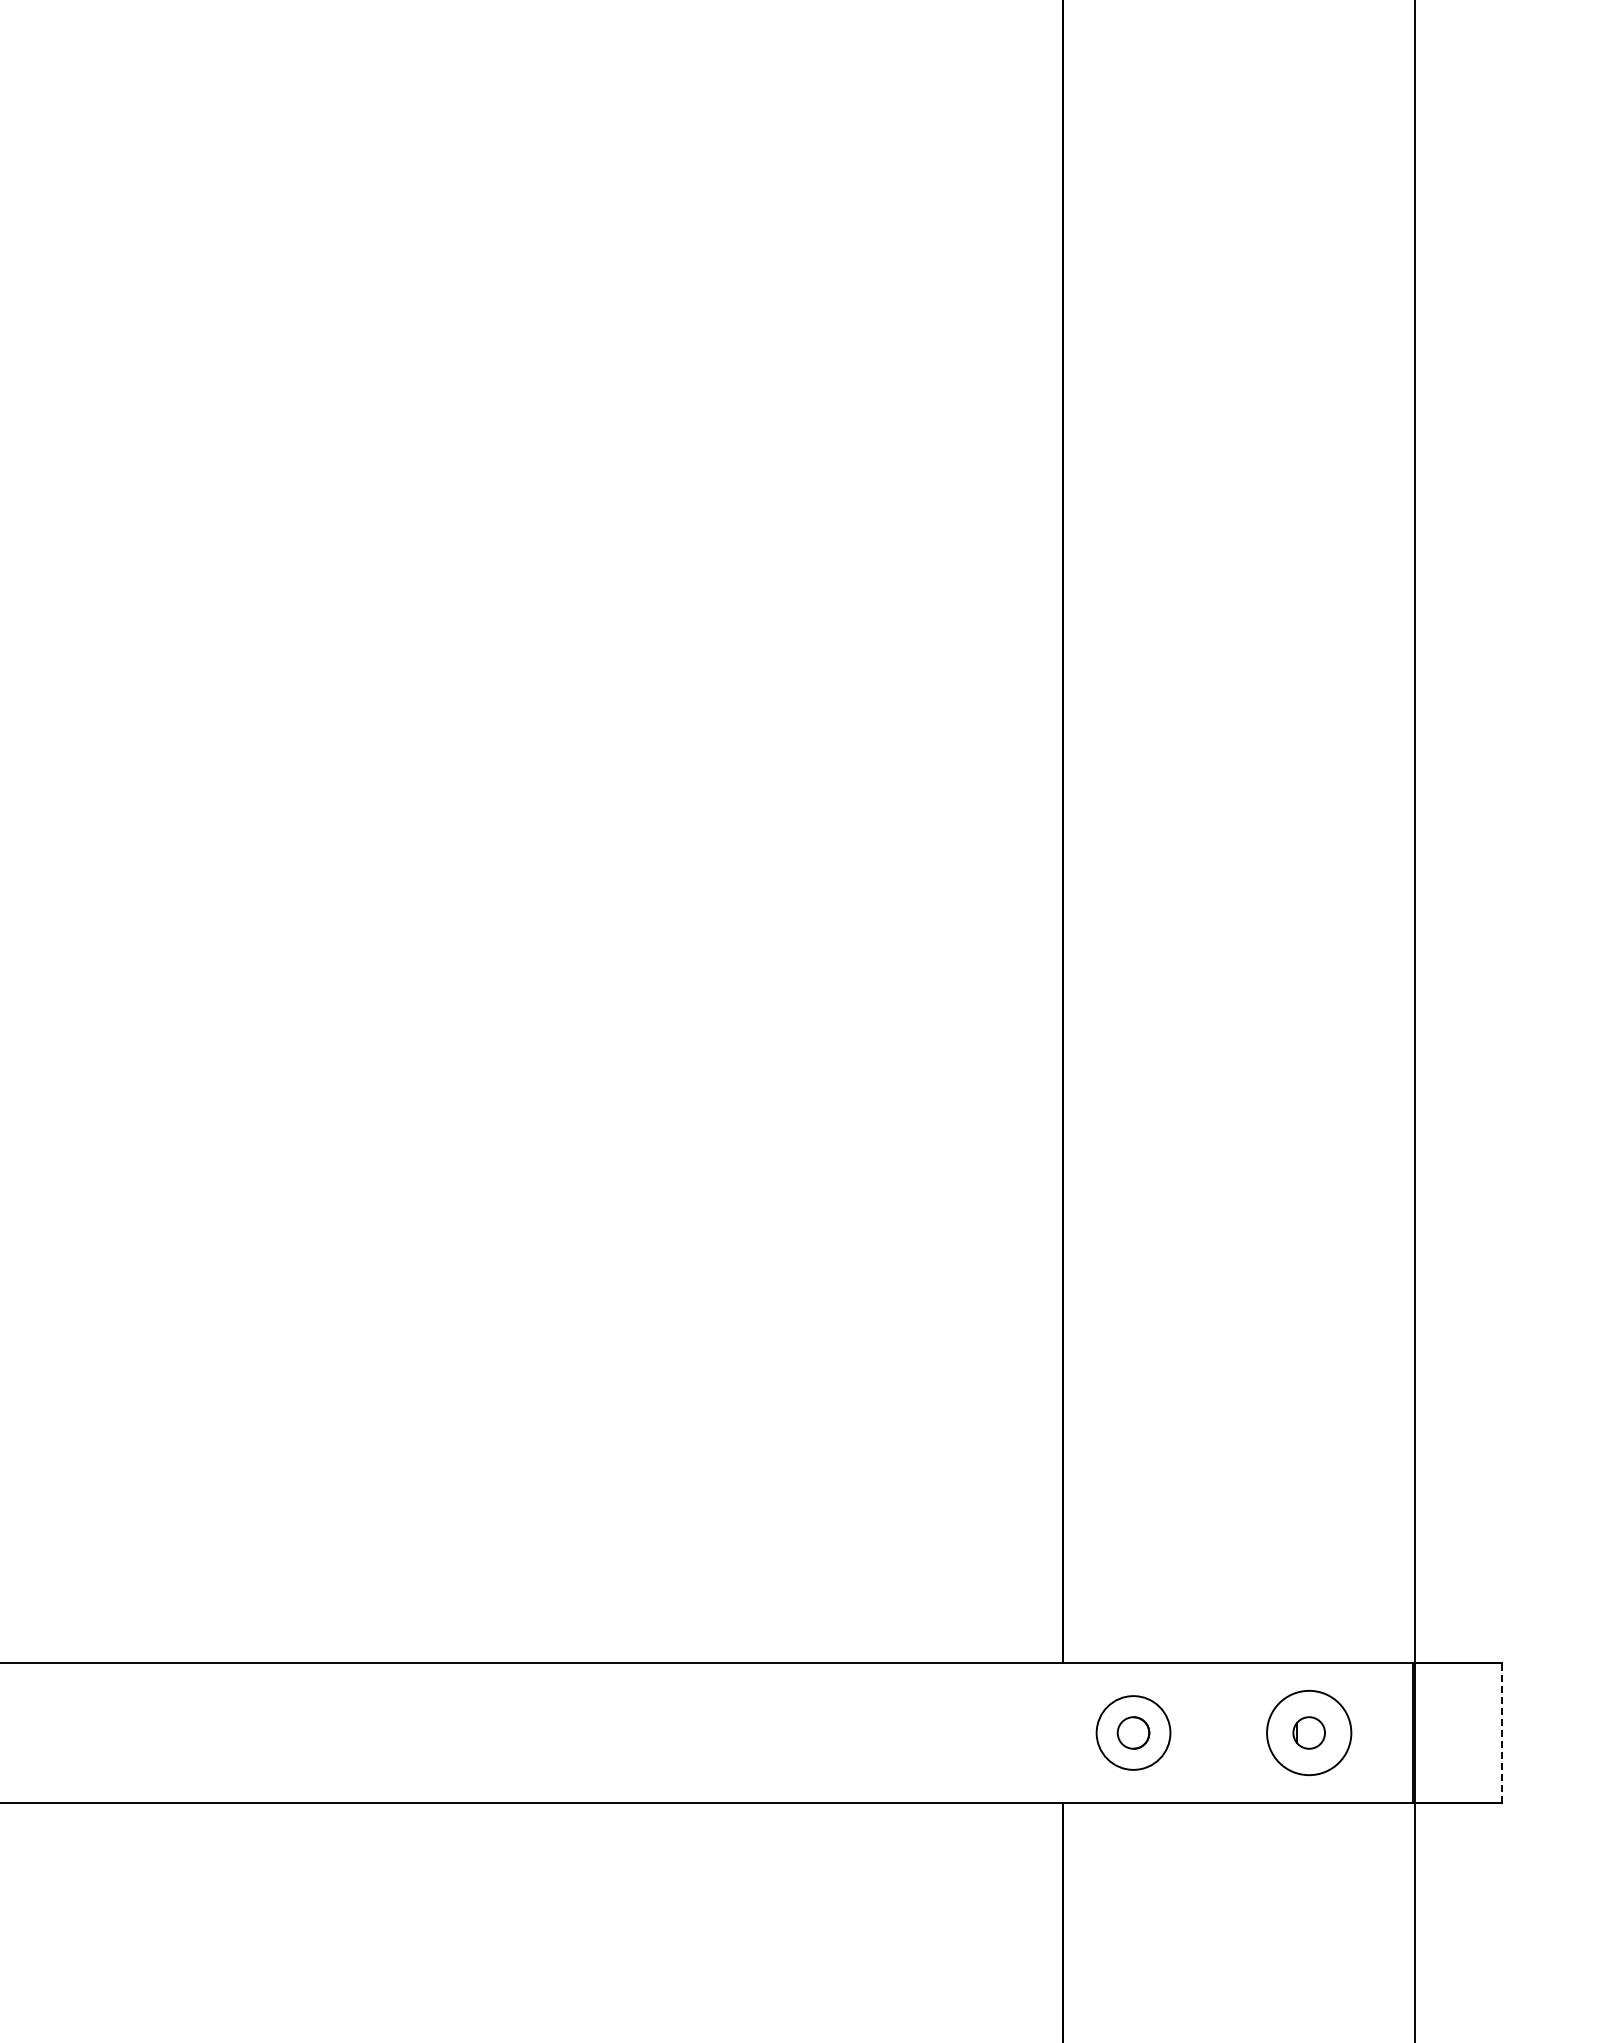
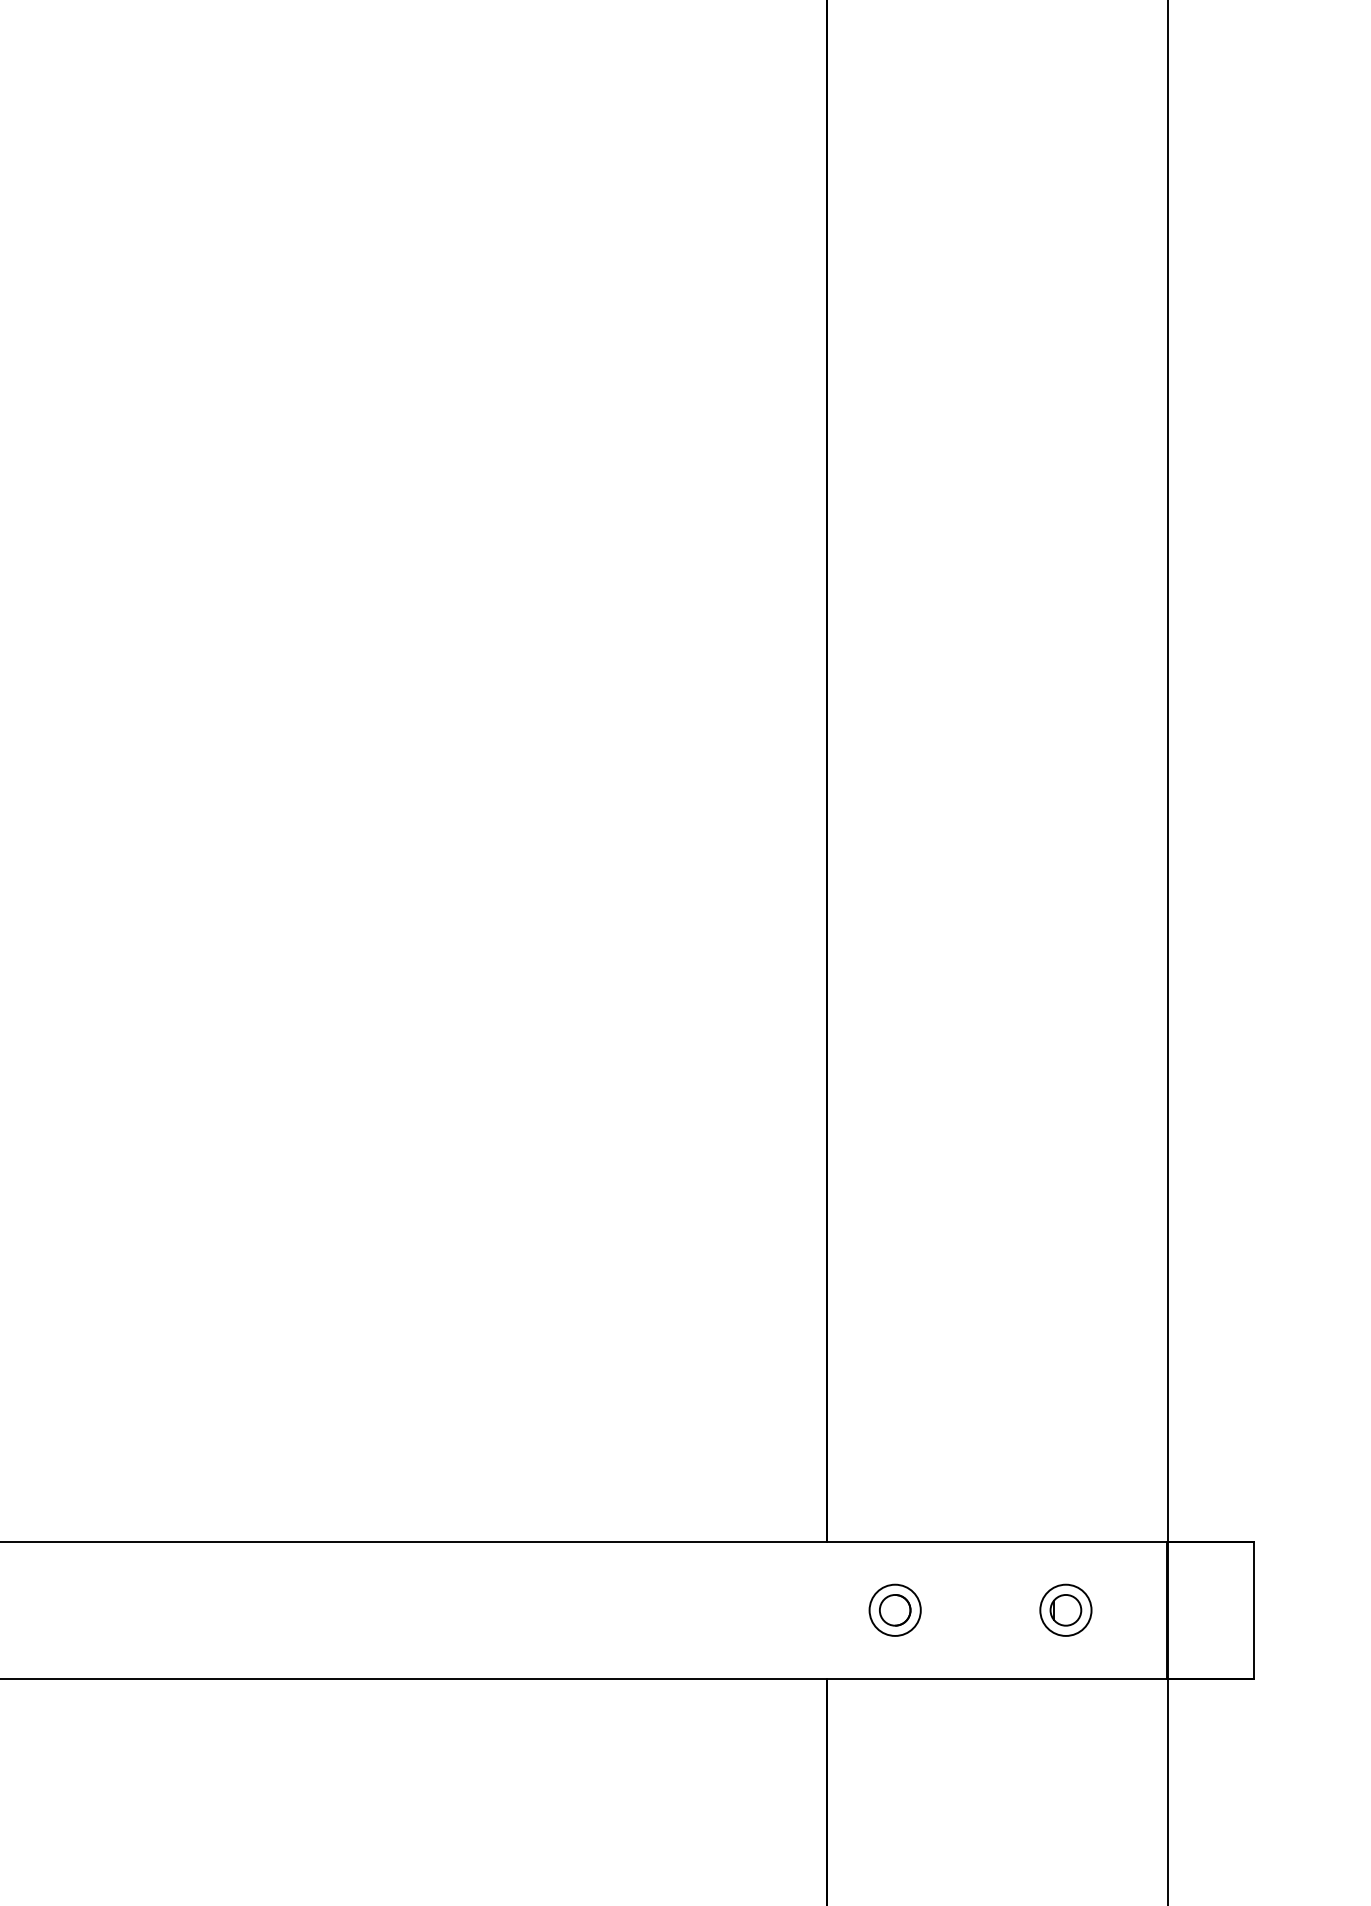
circle: (1133, 1732) -> (895, 1609), size x0.71
circle: (1308, 1732) -> (1065, 1609), size x0.62
line: (1502, 1732) -> (1253, 1609), dashed -> solid

